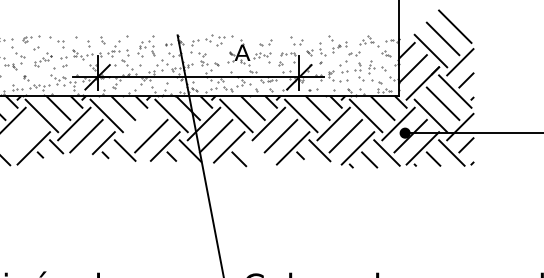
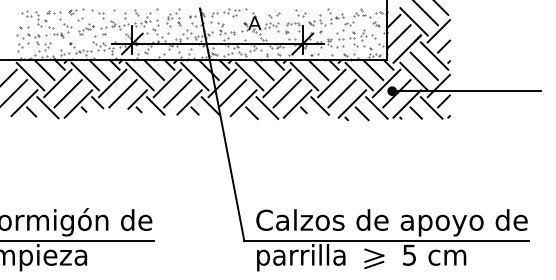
line: (139, 124) -> (167, 83), added
line: (20, 135) -> (67, 93), added
line: (257, 152) -> (267, 107), added

